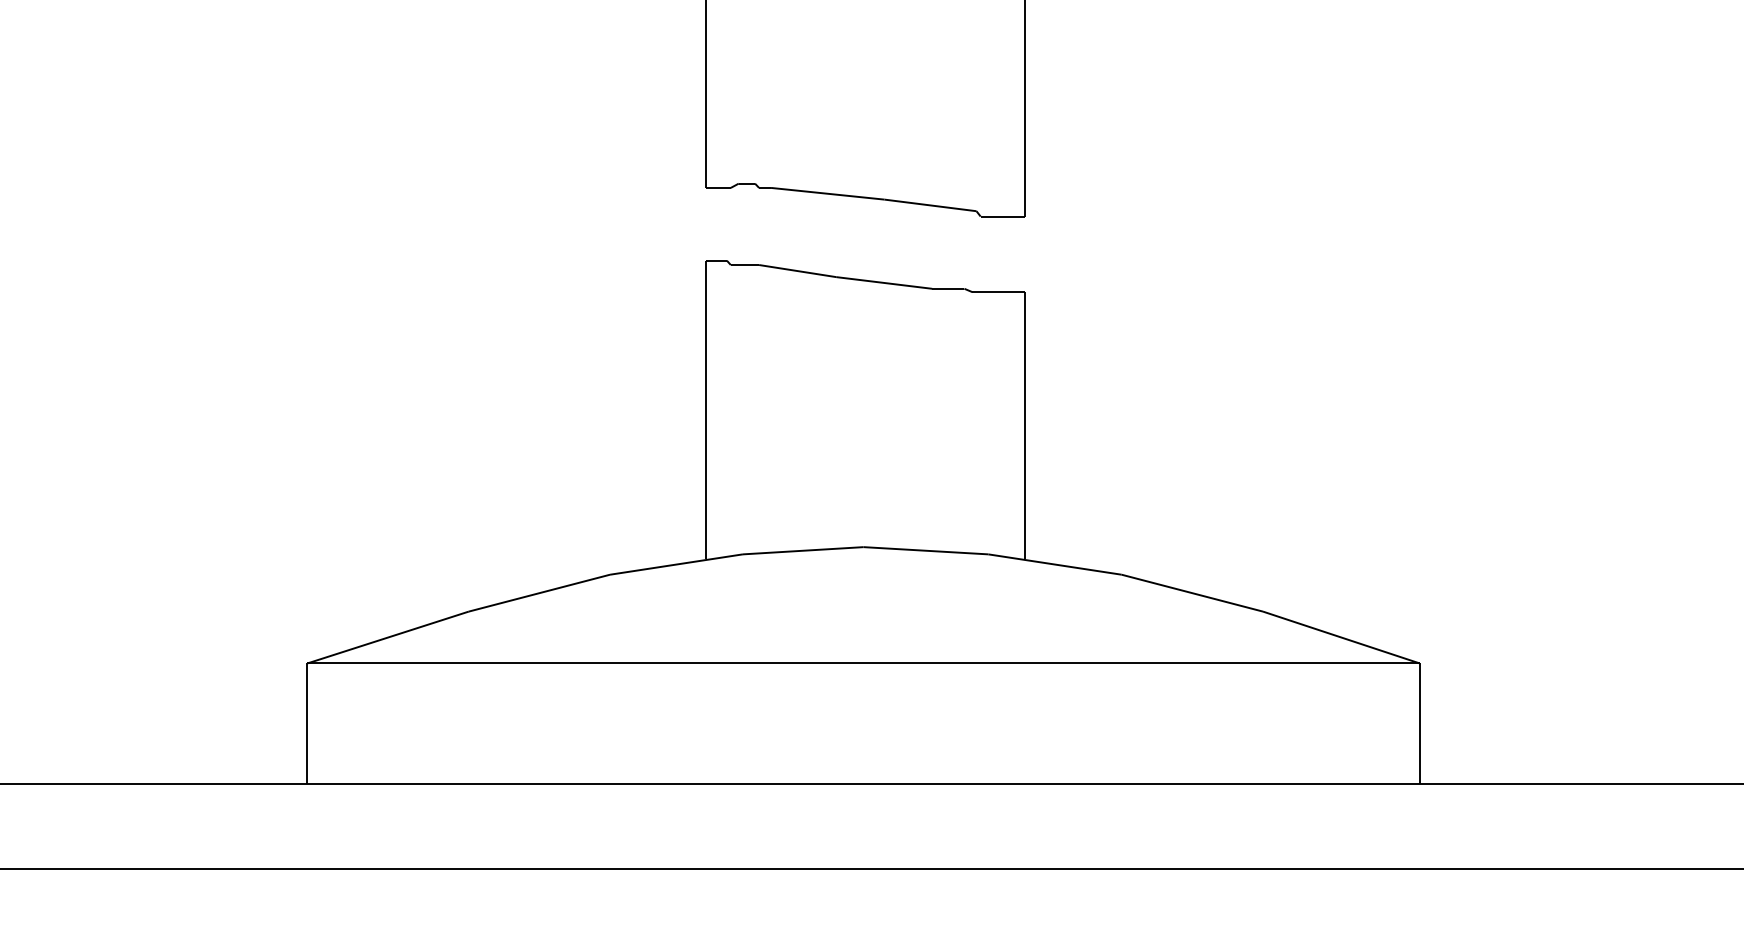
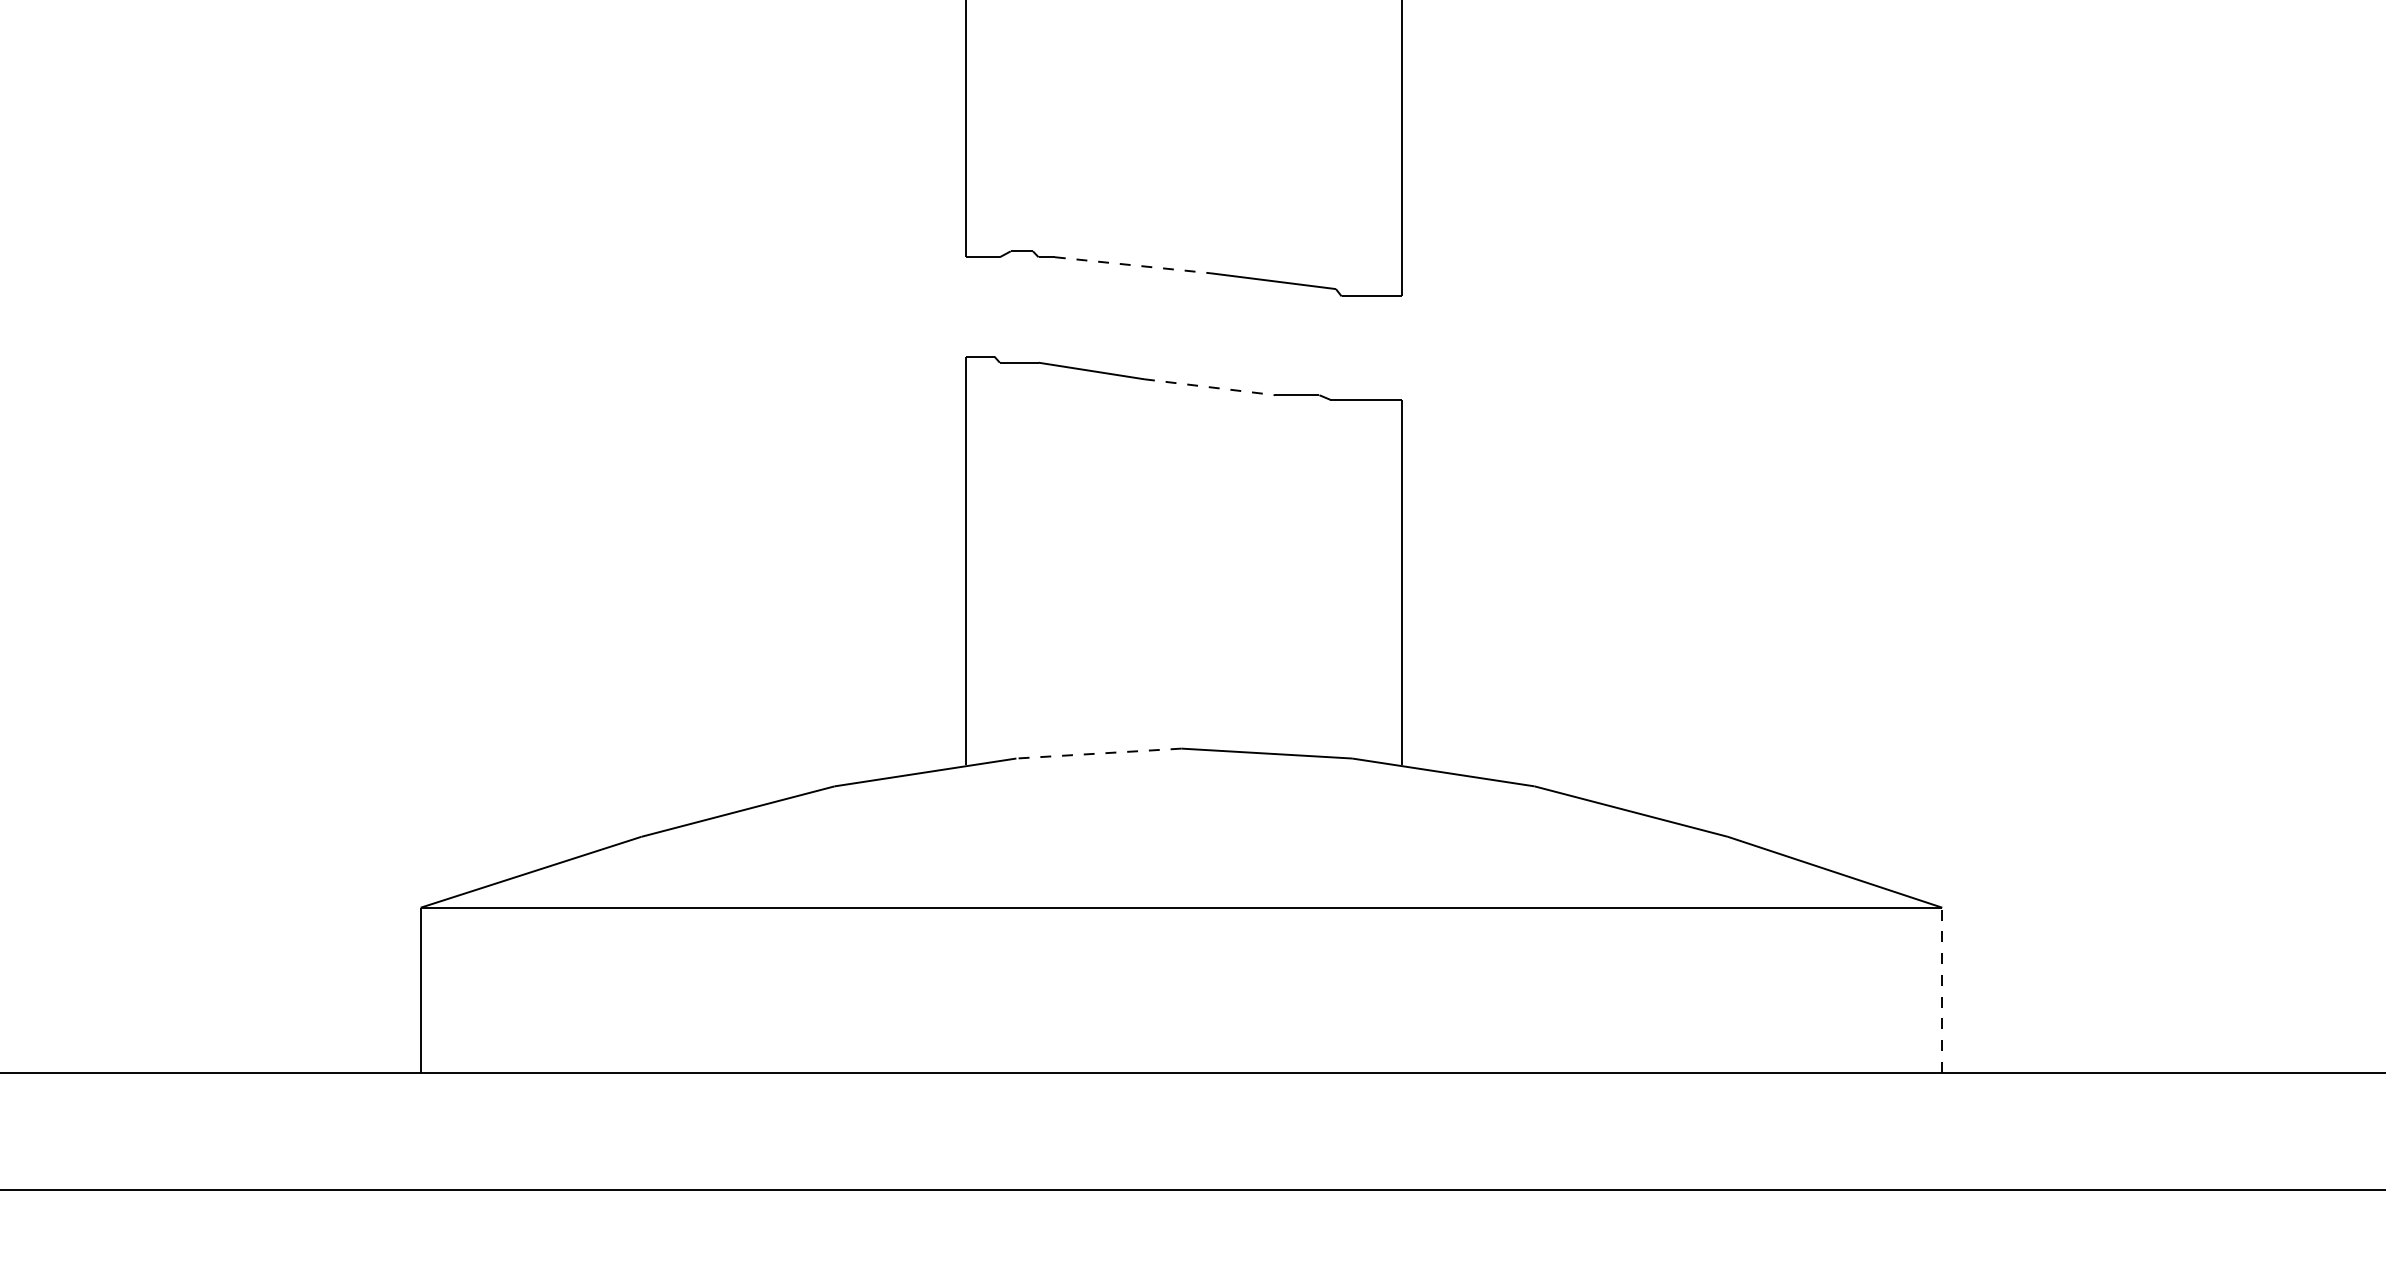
line: (828, 193) -> (1133, 264), solid -> dashed
line: (884, 283) -> (1210, 387), solid -> dashed
line: (802, 550) -> (1097, 753), solid -> dashed
line: (1419, 723) -> (1941, 989), solid -> dashed

